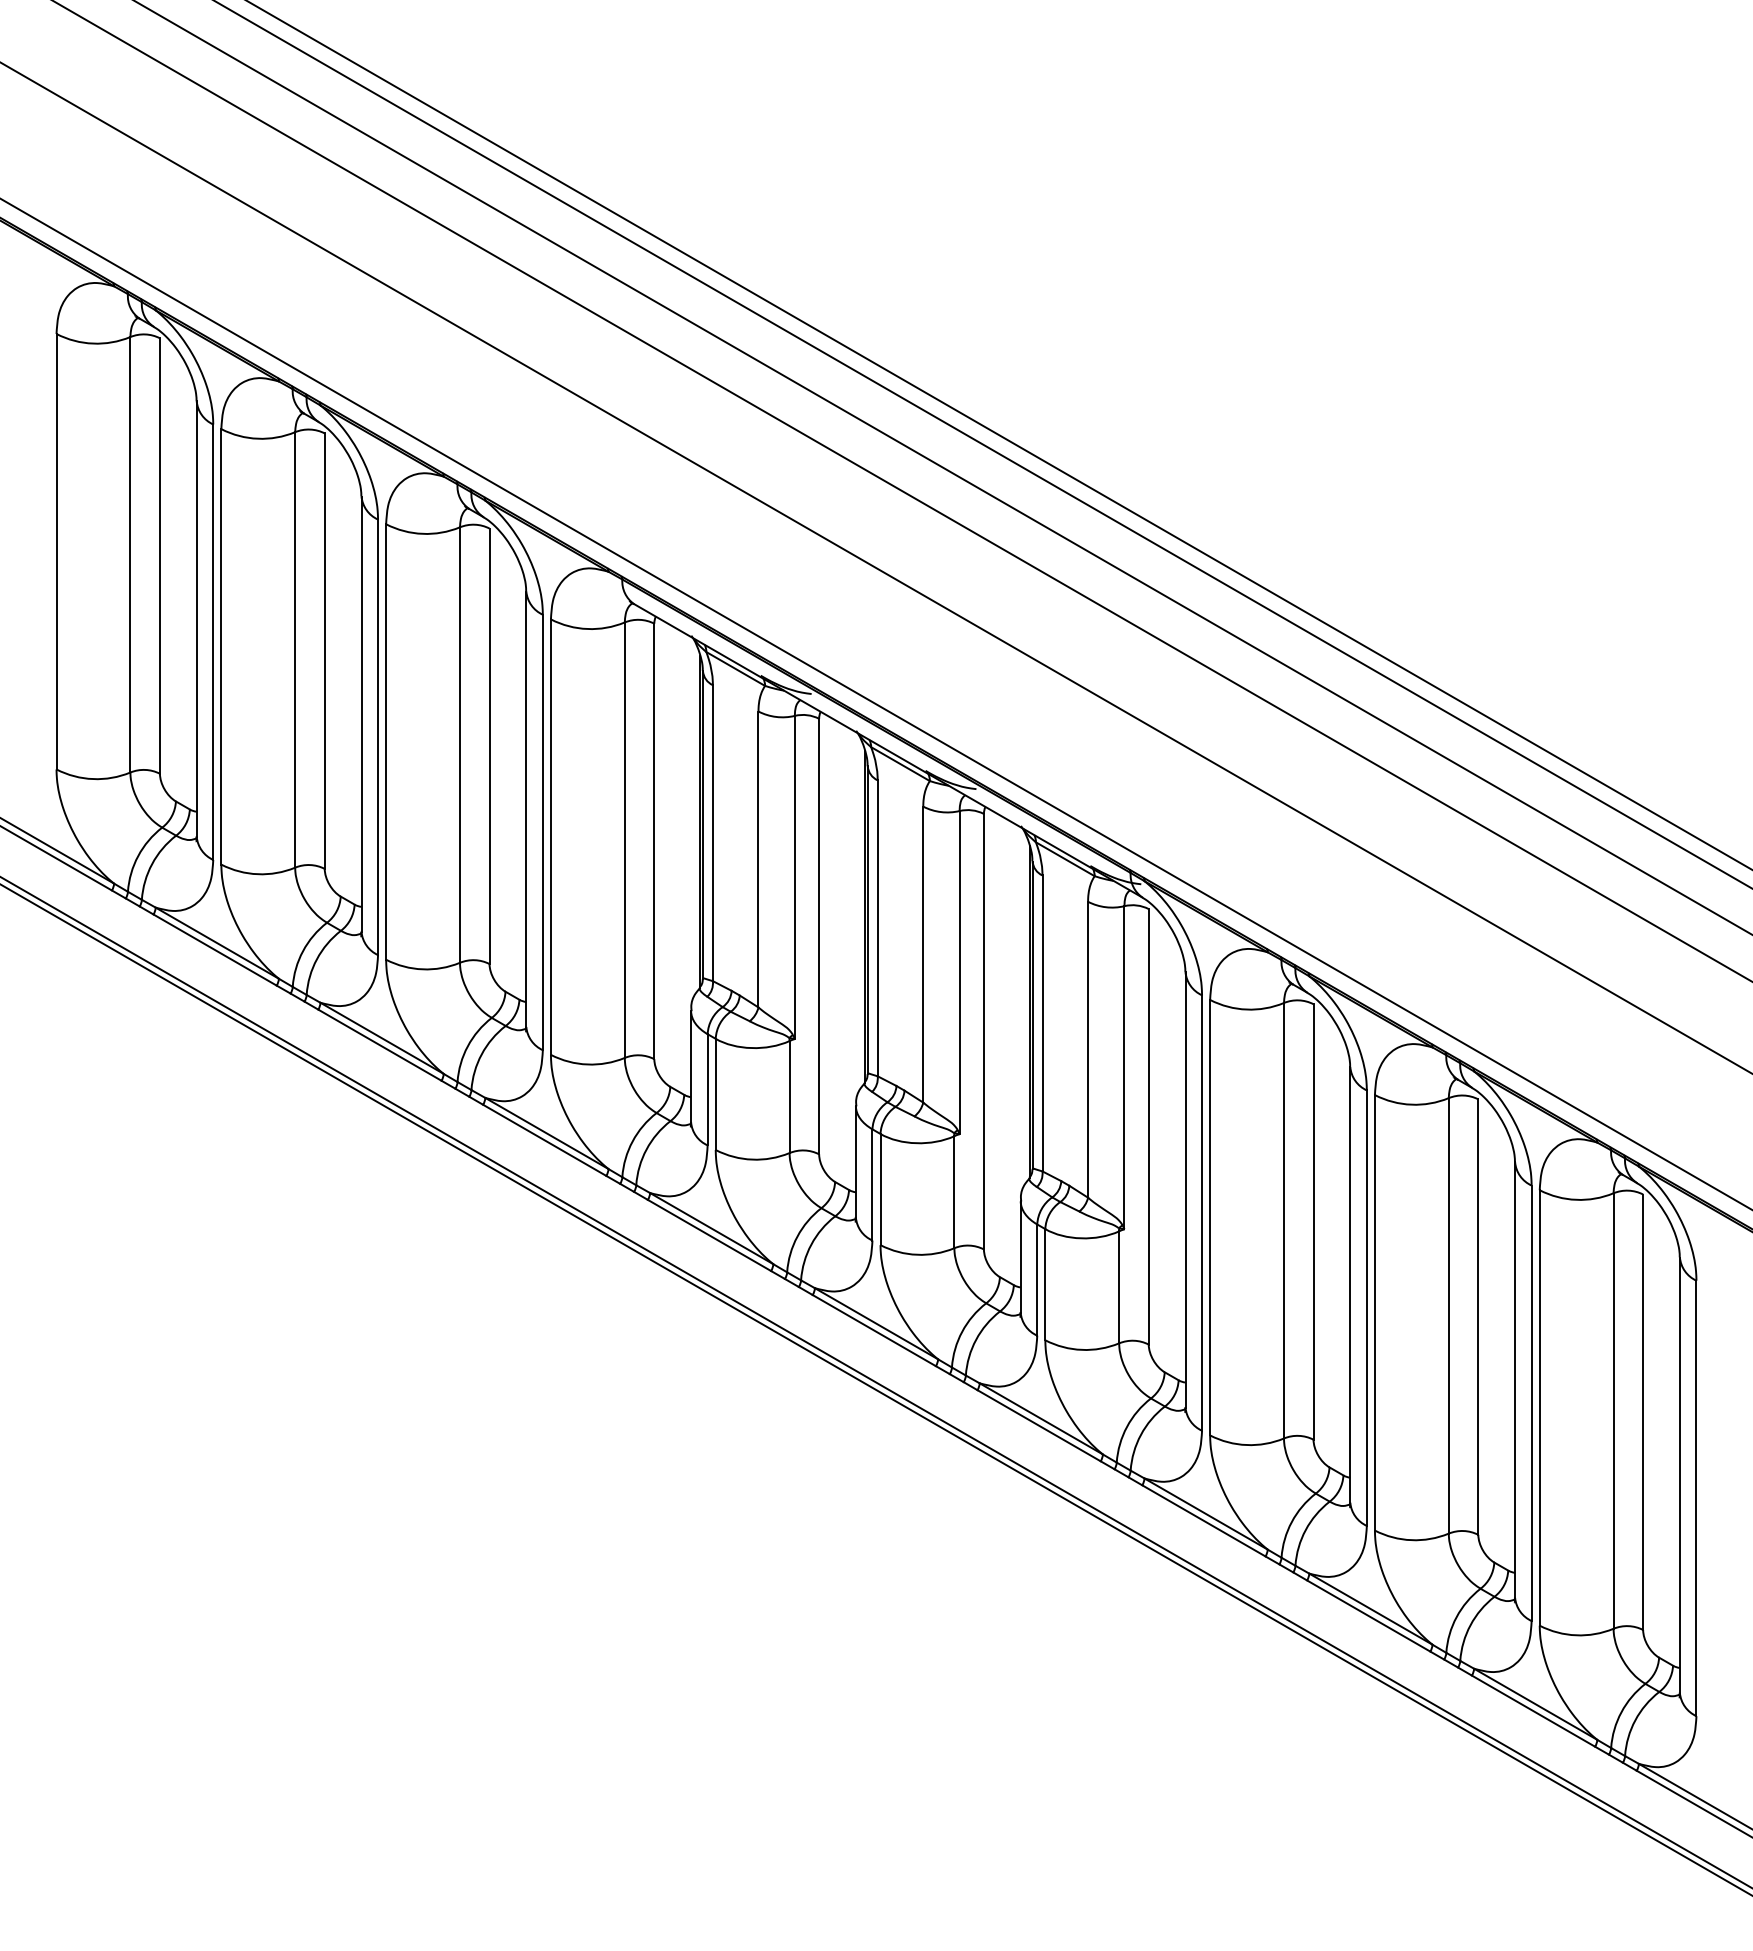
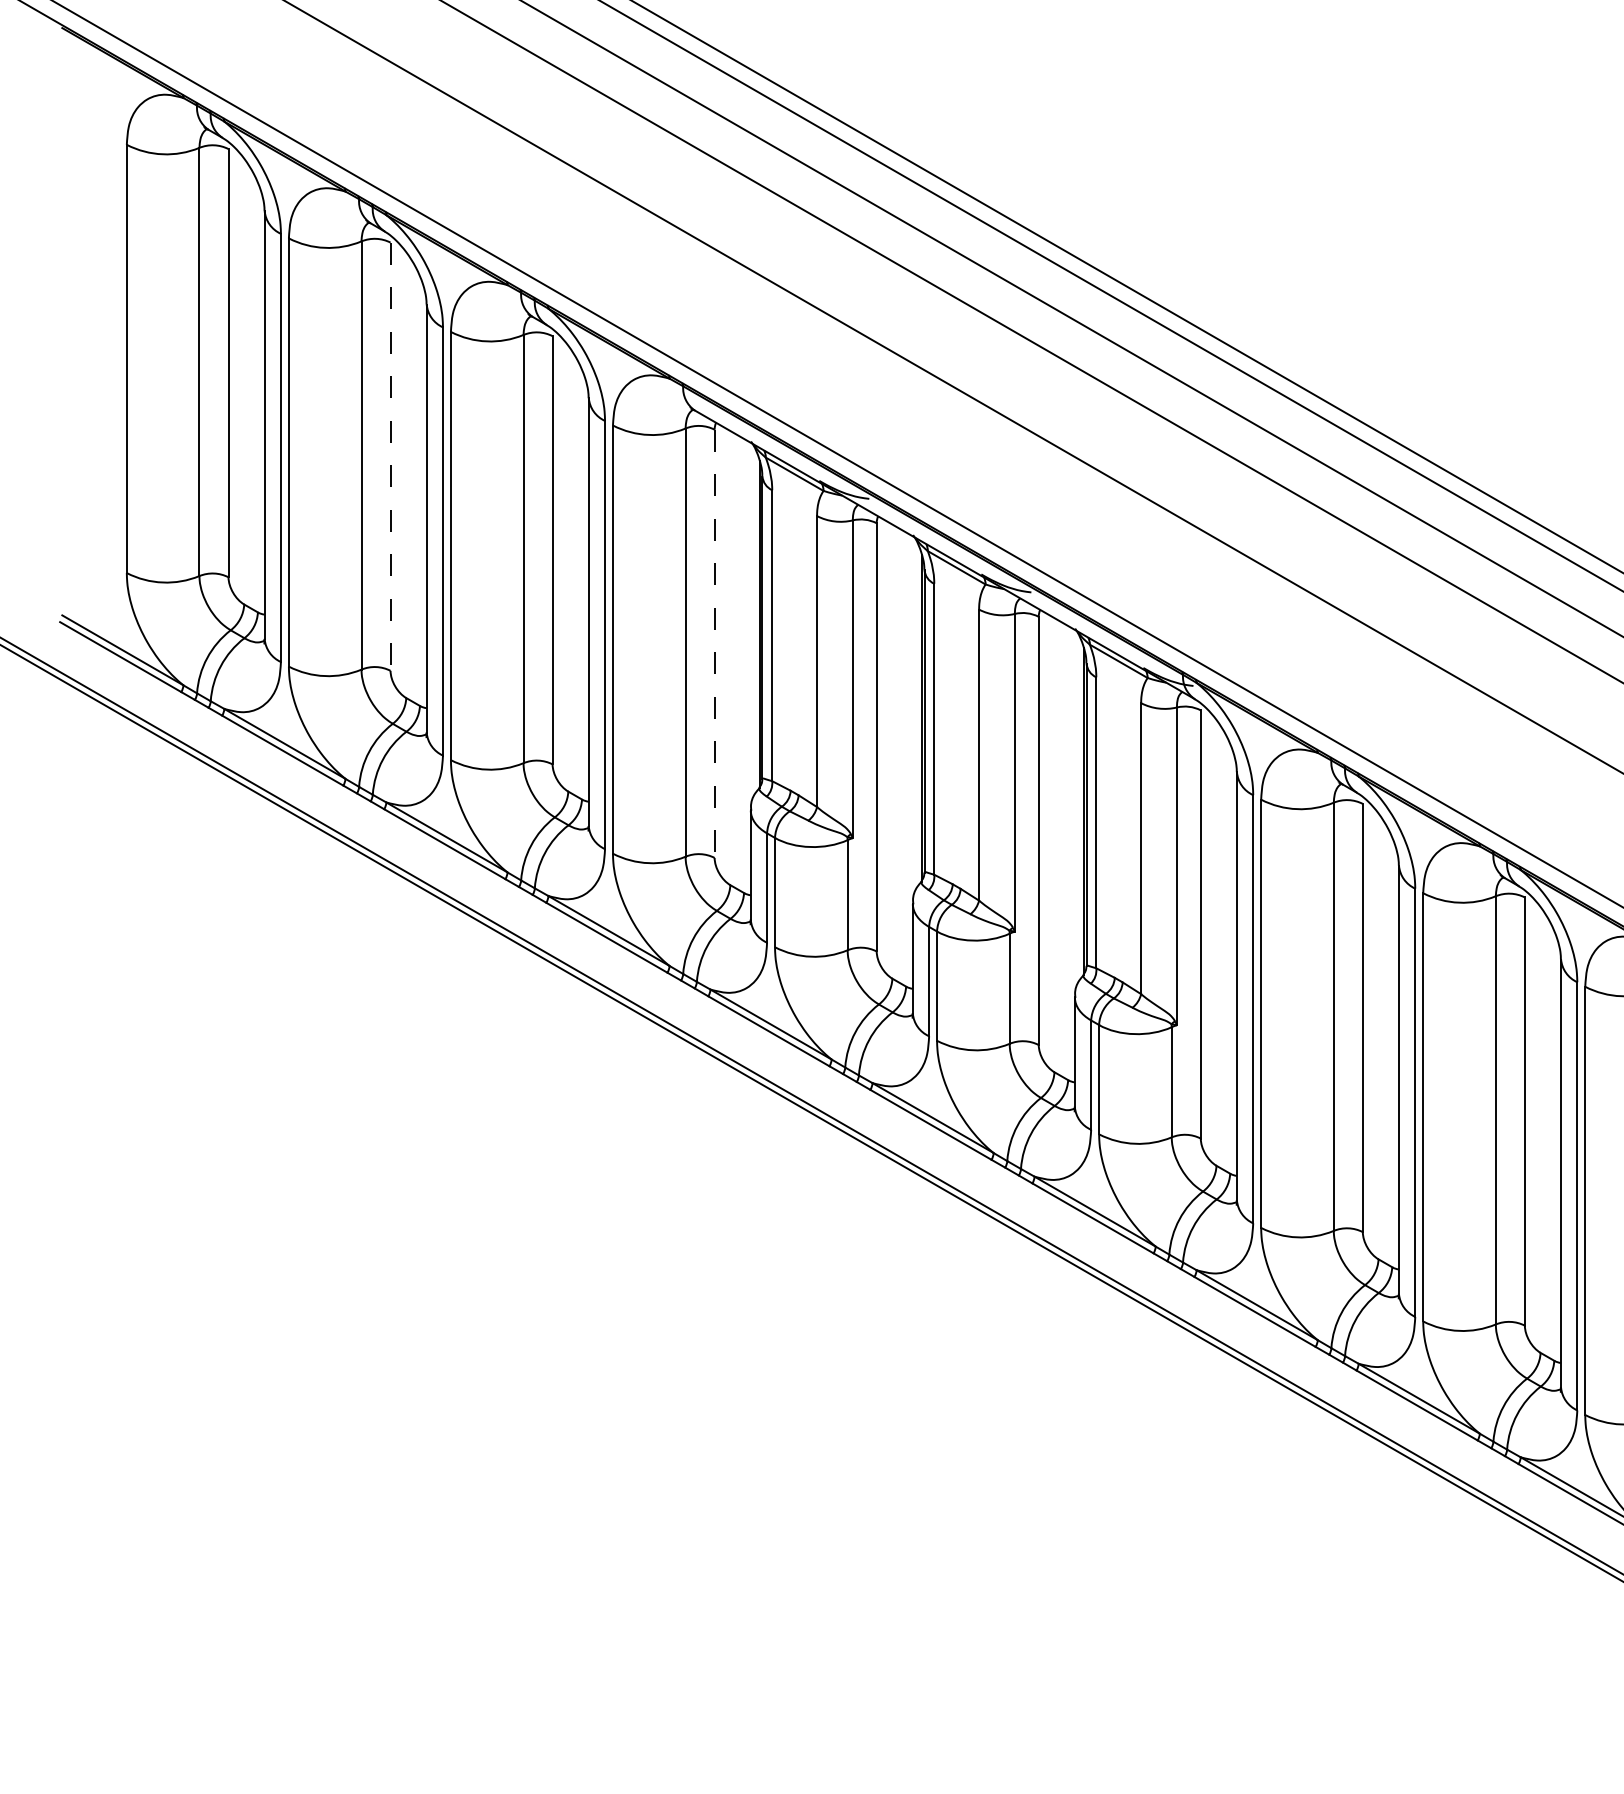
line: (324, 651) -> (390, 457), solid -> dashed
line: (654, 841) -> (714, 643), solid -> dashed

